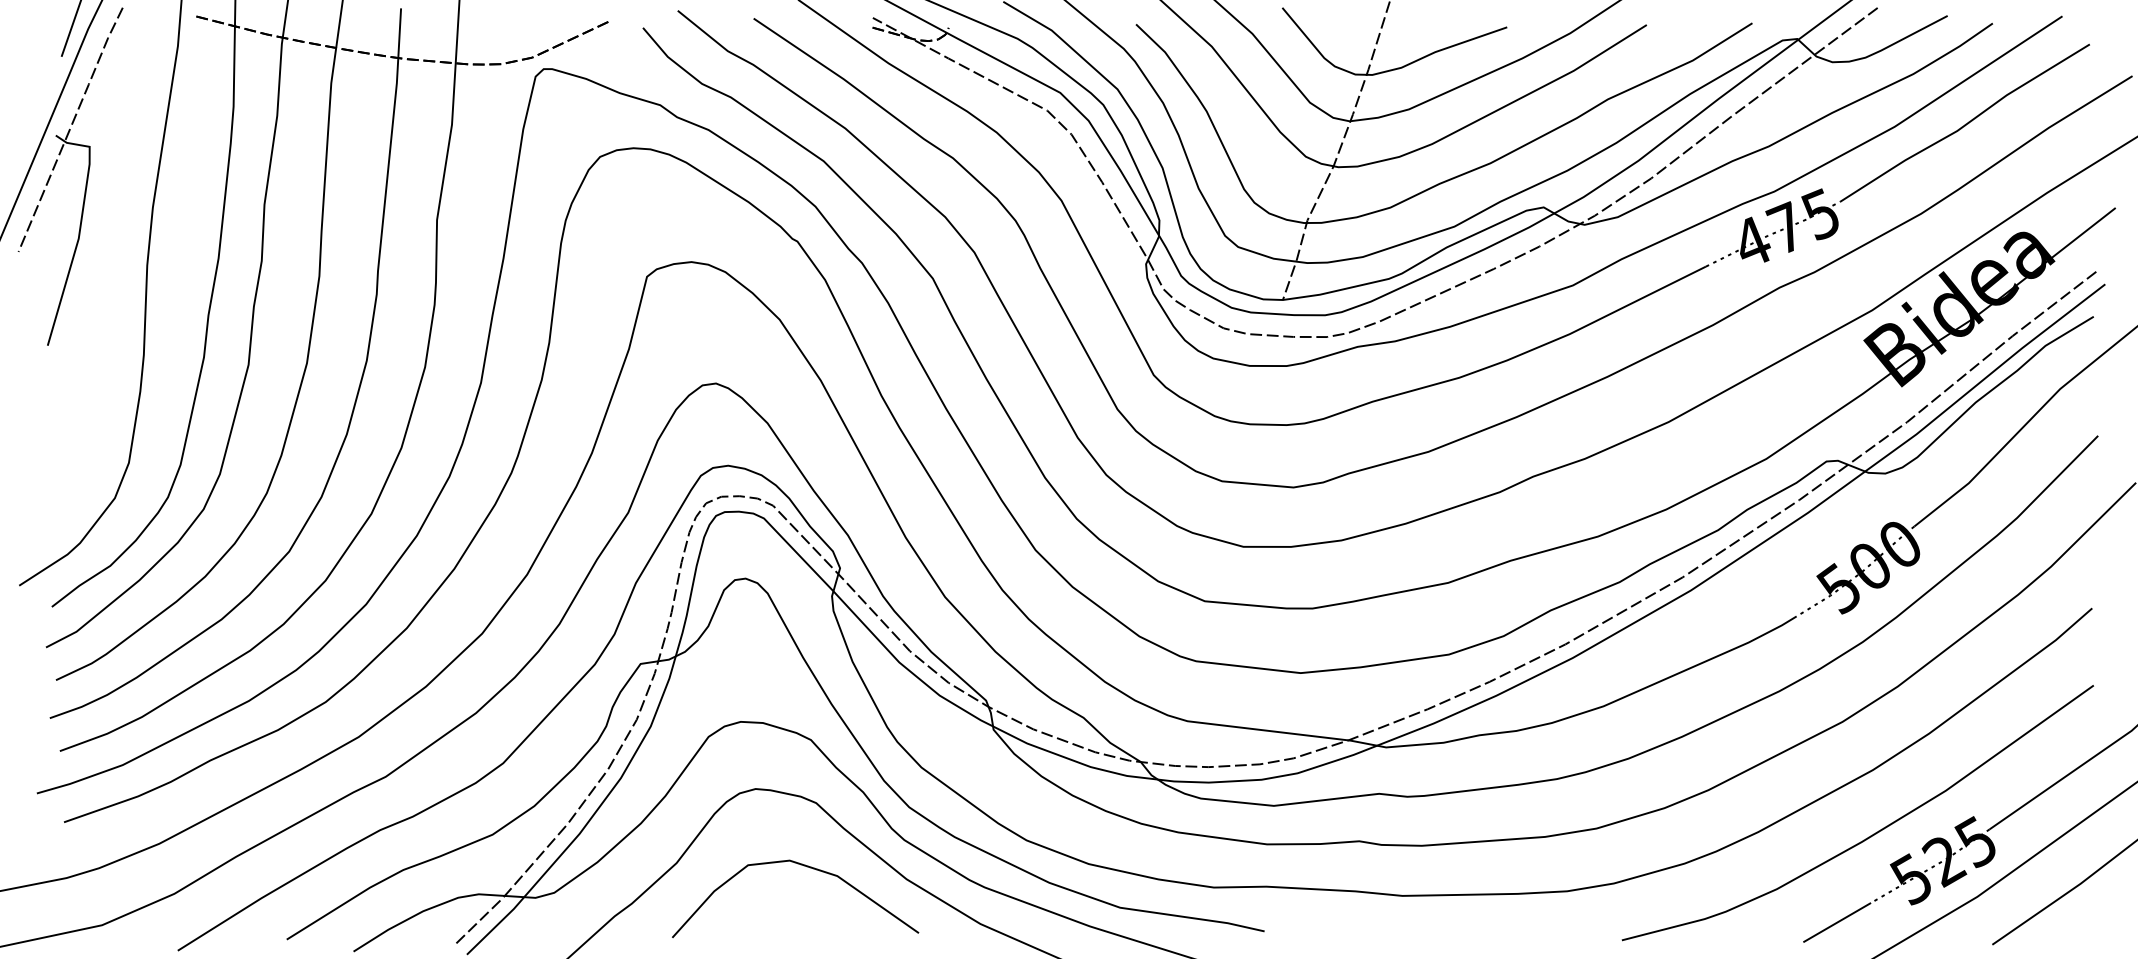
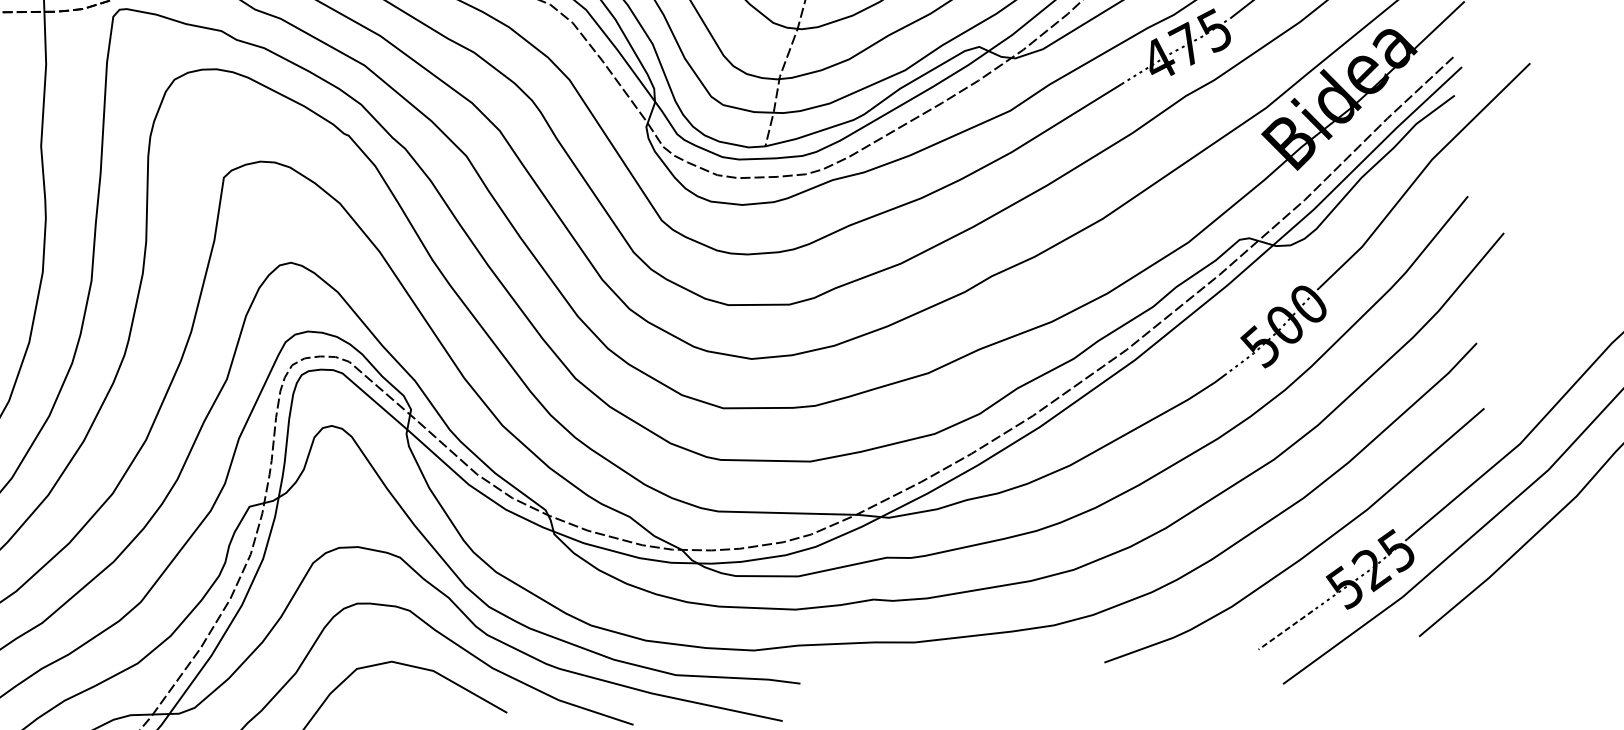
line: (1836, 922) -> (1285, 630), solid -> dashed

